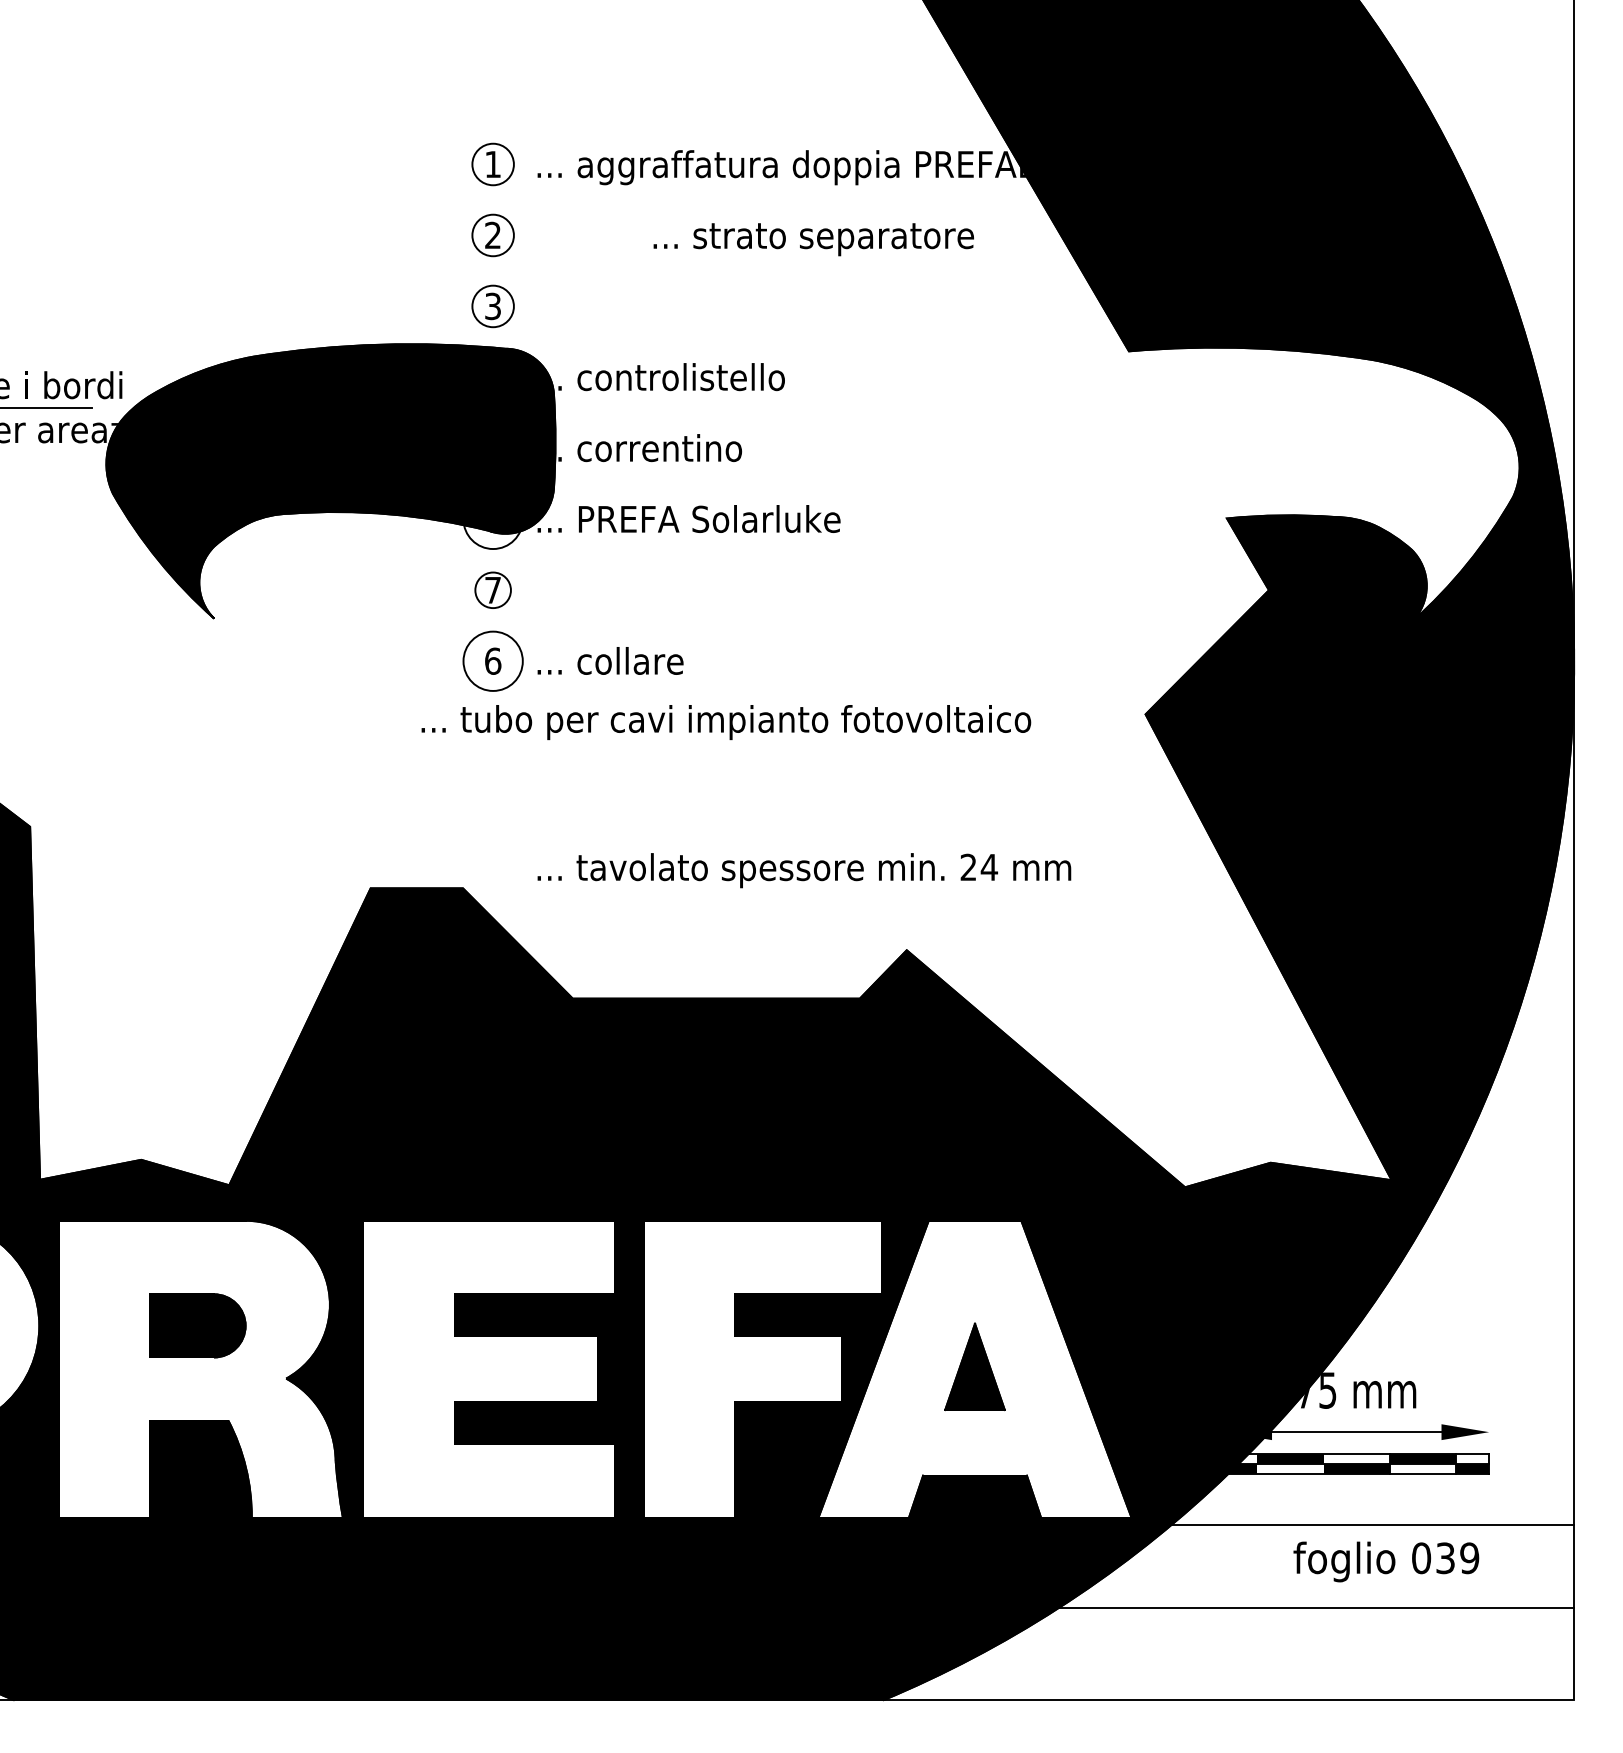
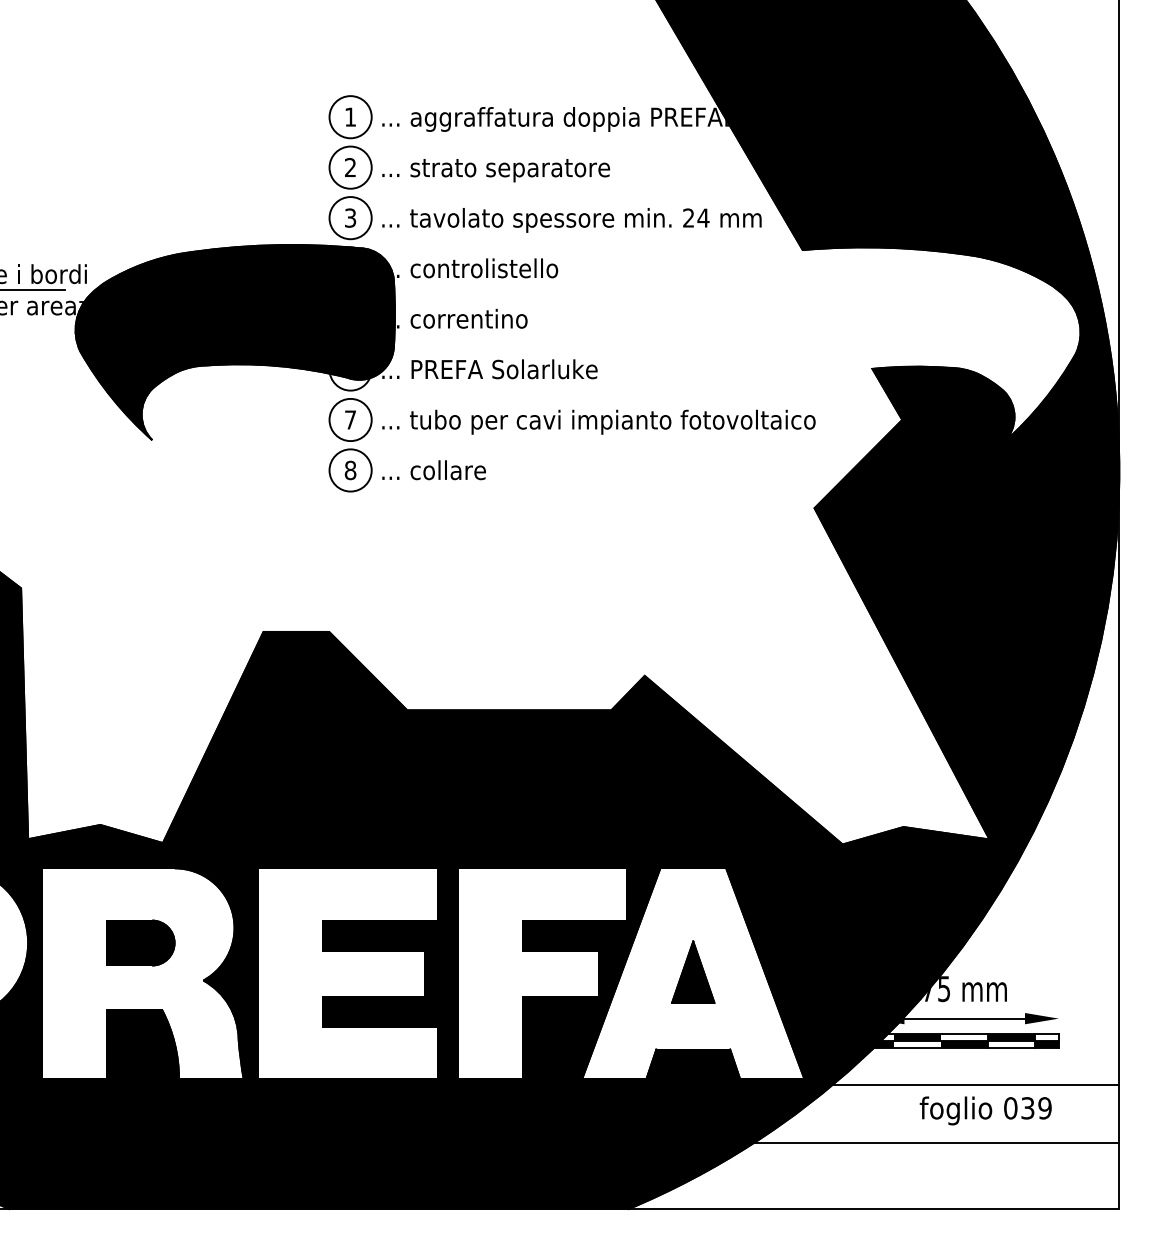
circle: (492, 164) -> (350, 117), size x1.43
circle: (492, 235) -> (350, 167), size x1.43
text: (813, 239) -> (495, 170), moved
circle: (492, 306) -> (350, 218), size x1.43
circle: (492, 589) -> (350, 419), size x1.67
text: (493, 660) -> (350, 469), 6 -> 8
text: (726, 722) -> (599, 422), moved
text: (804, 870) -> (572, 220), moved

